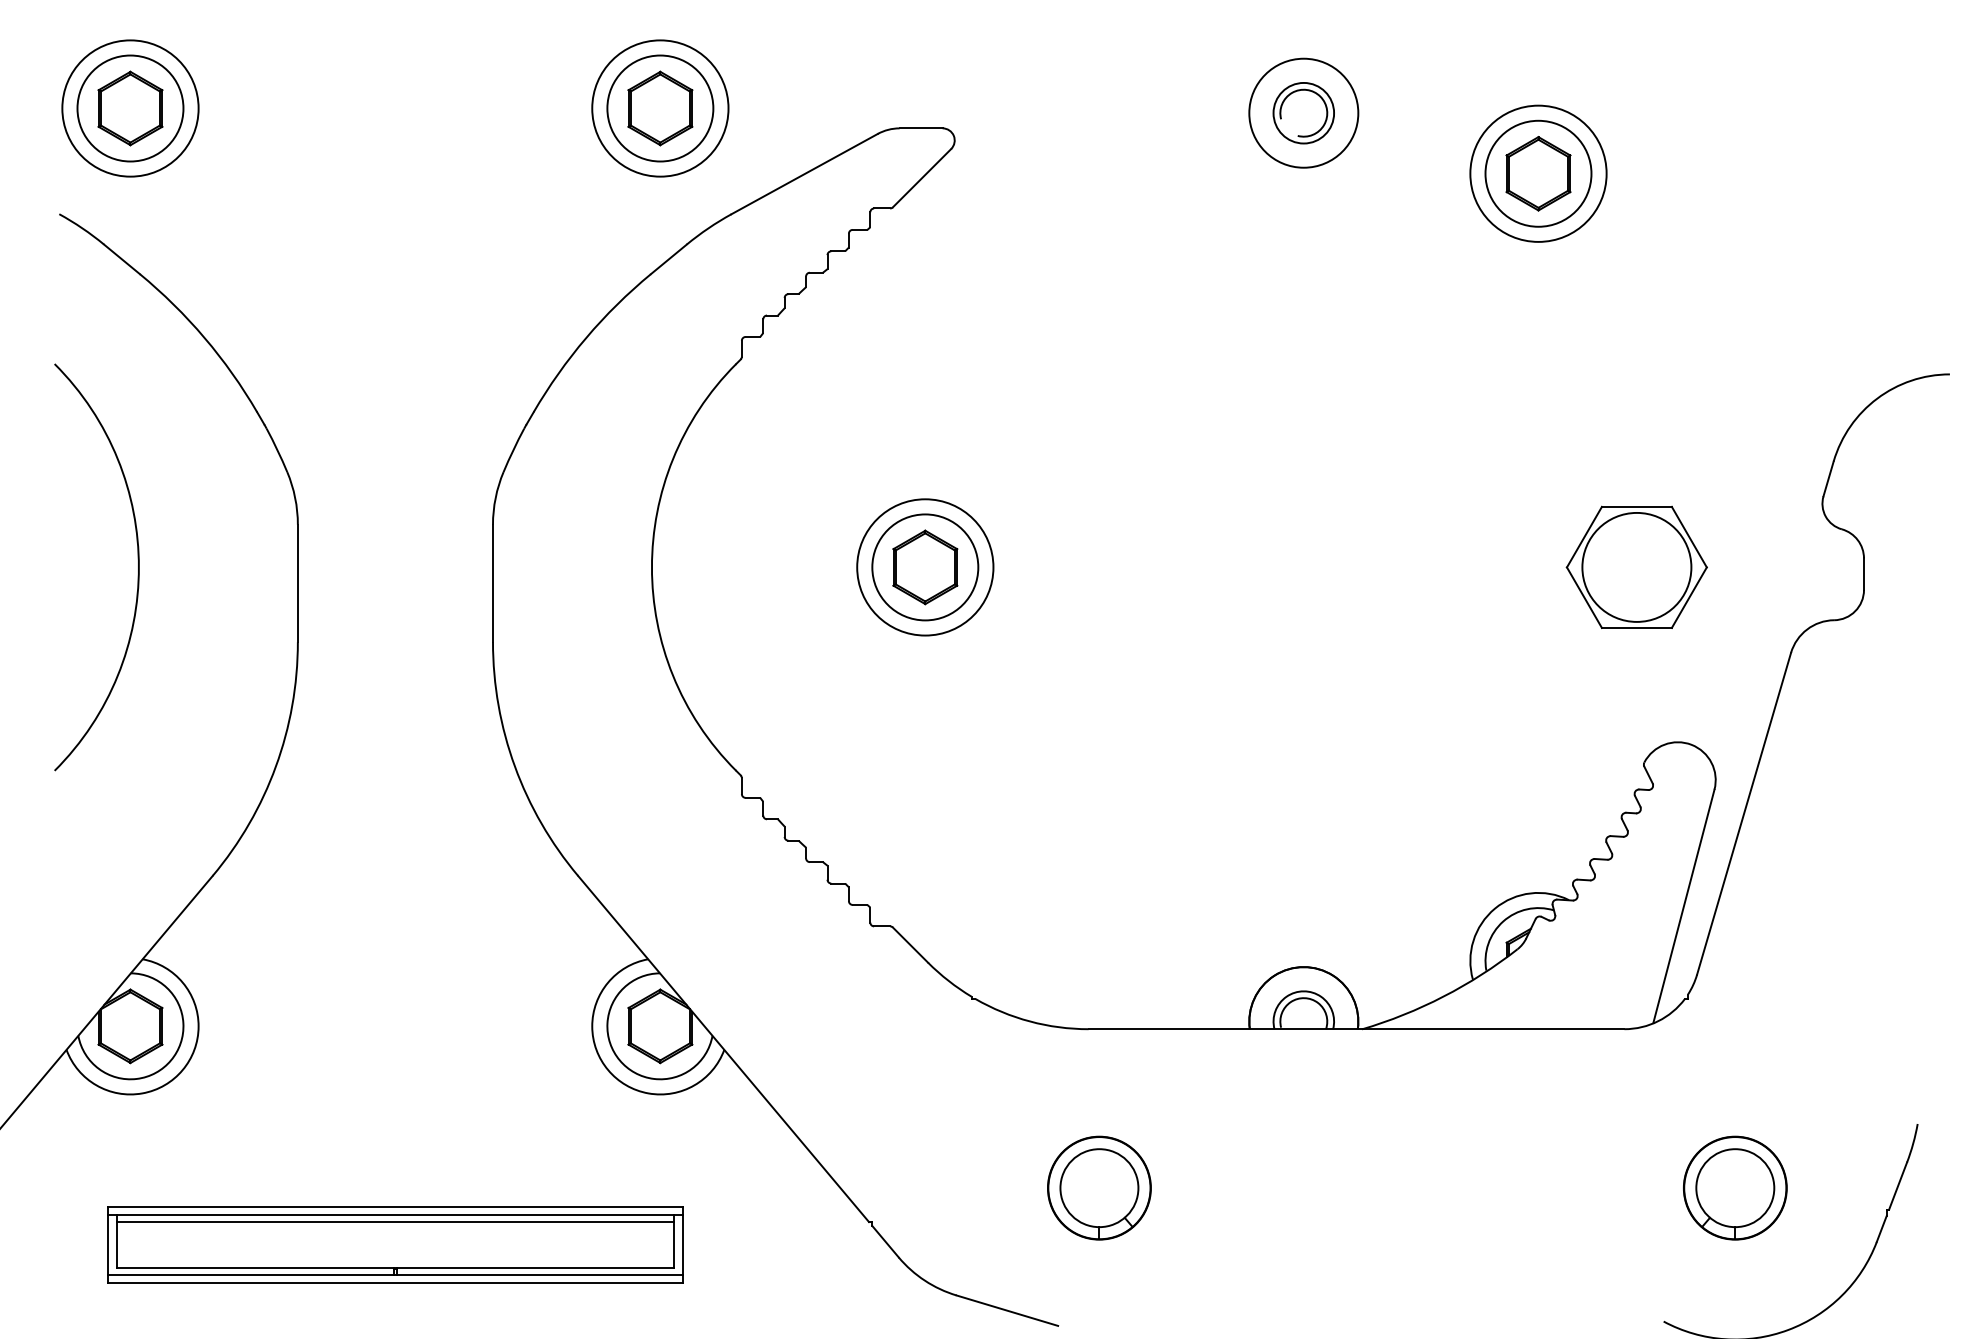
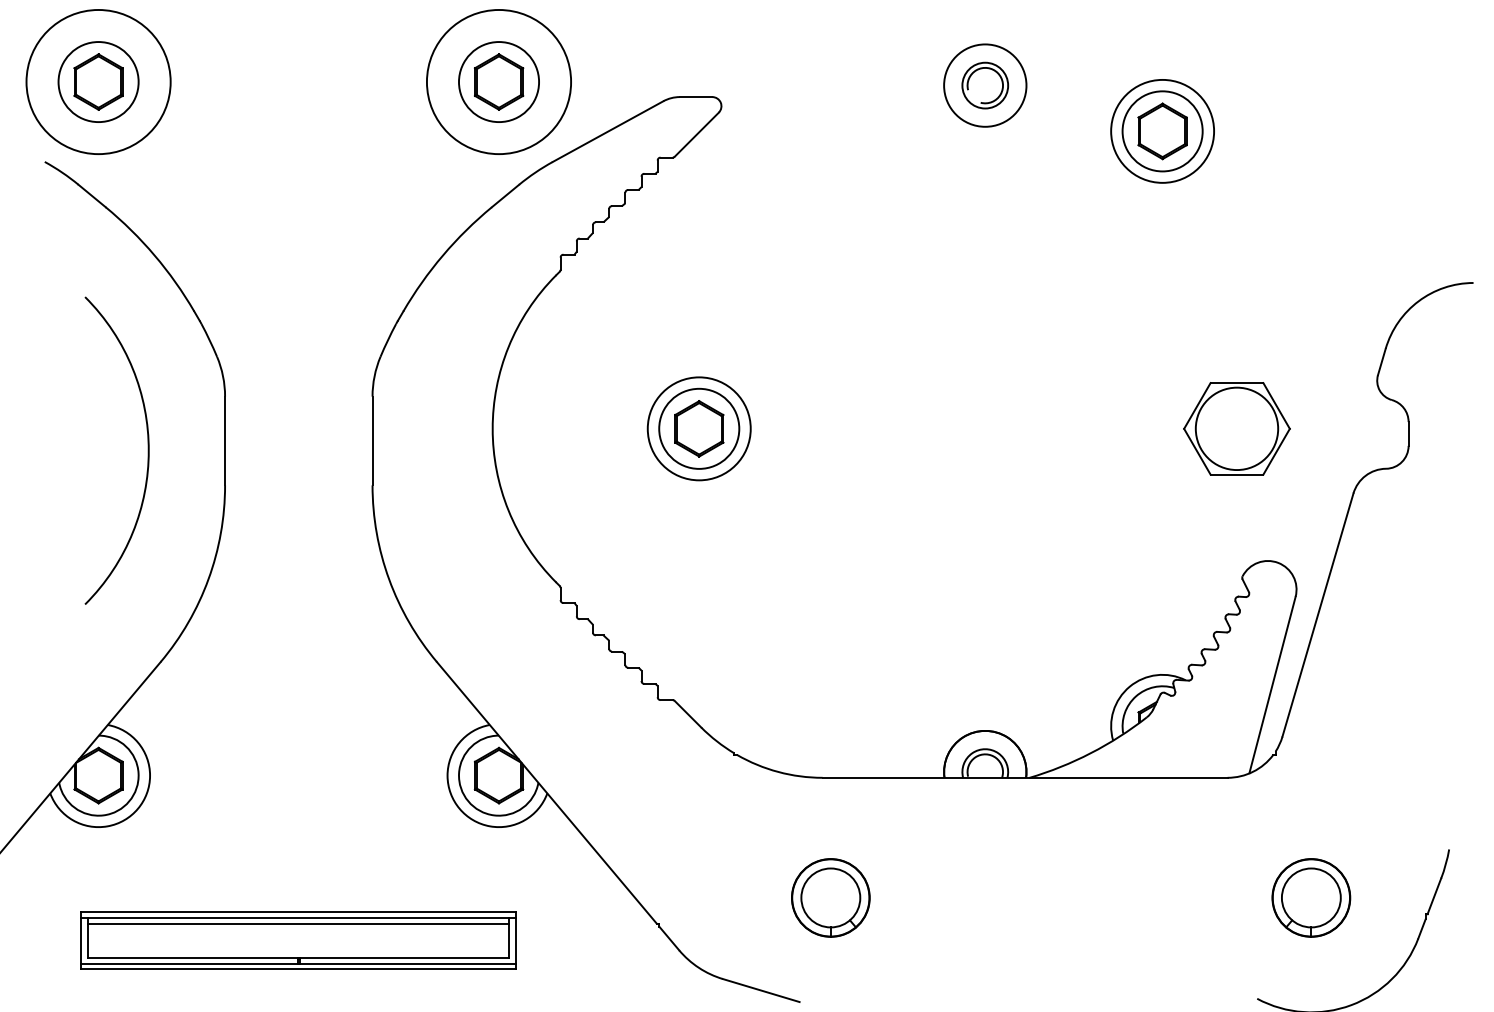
circle: (130, 108) -> (98, 82), size x1.4
circle: (660, 108) -> (499, 82), size x1.4
arc: (137, 559) -> (147, 444), moved

